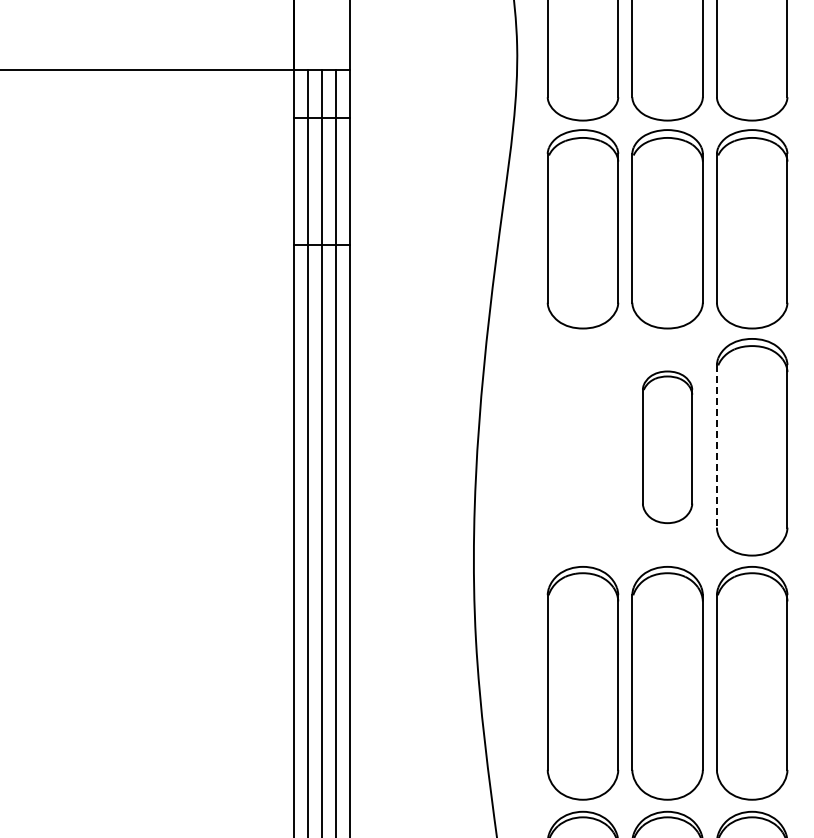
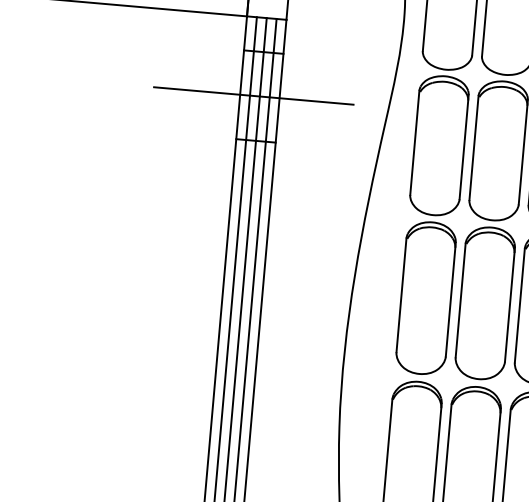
line: (311, 181) -> (252, 95), added
line: (716, 446) -> (519, 305), dashed -> solid
part: (582, 447) -> (425, 298), added
part: (667, 447) -> (485, 303), size x1.43

